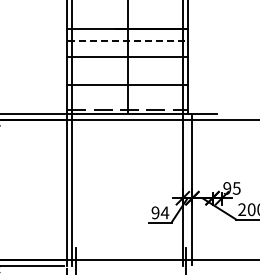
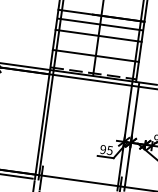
line: (128, 41) -> (100, 24), dashed -> solid
text: (164, 212) -> (109, 150), 94 -> 95

